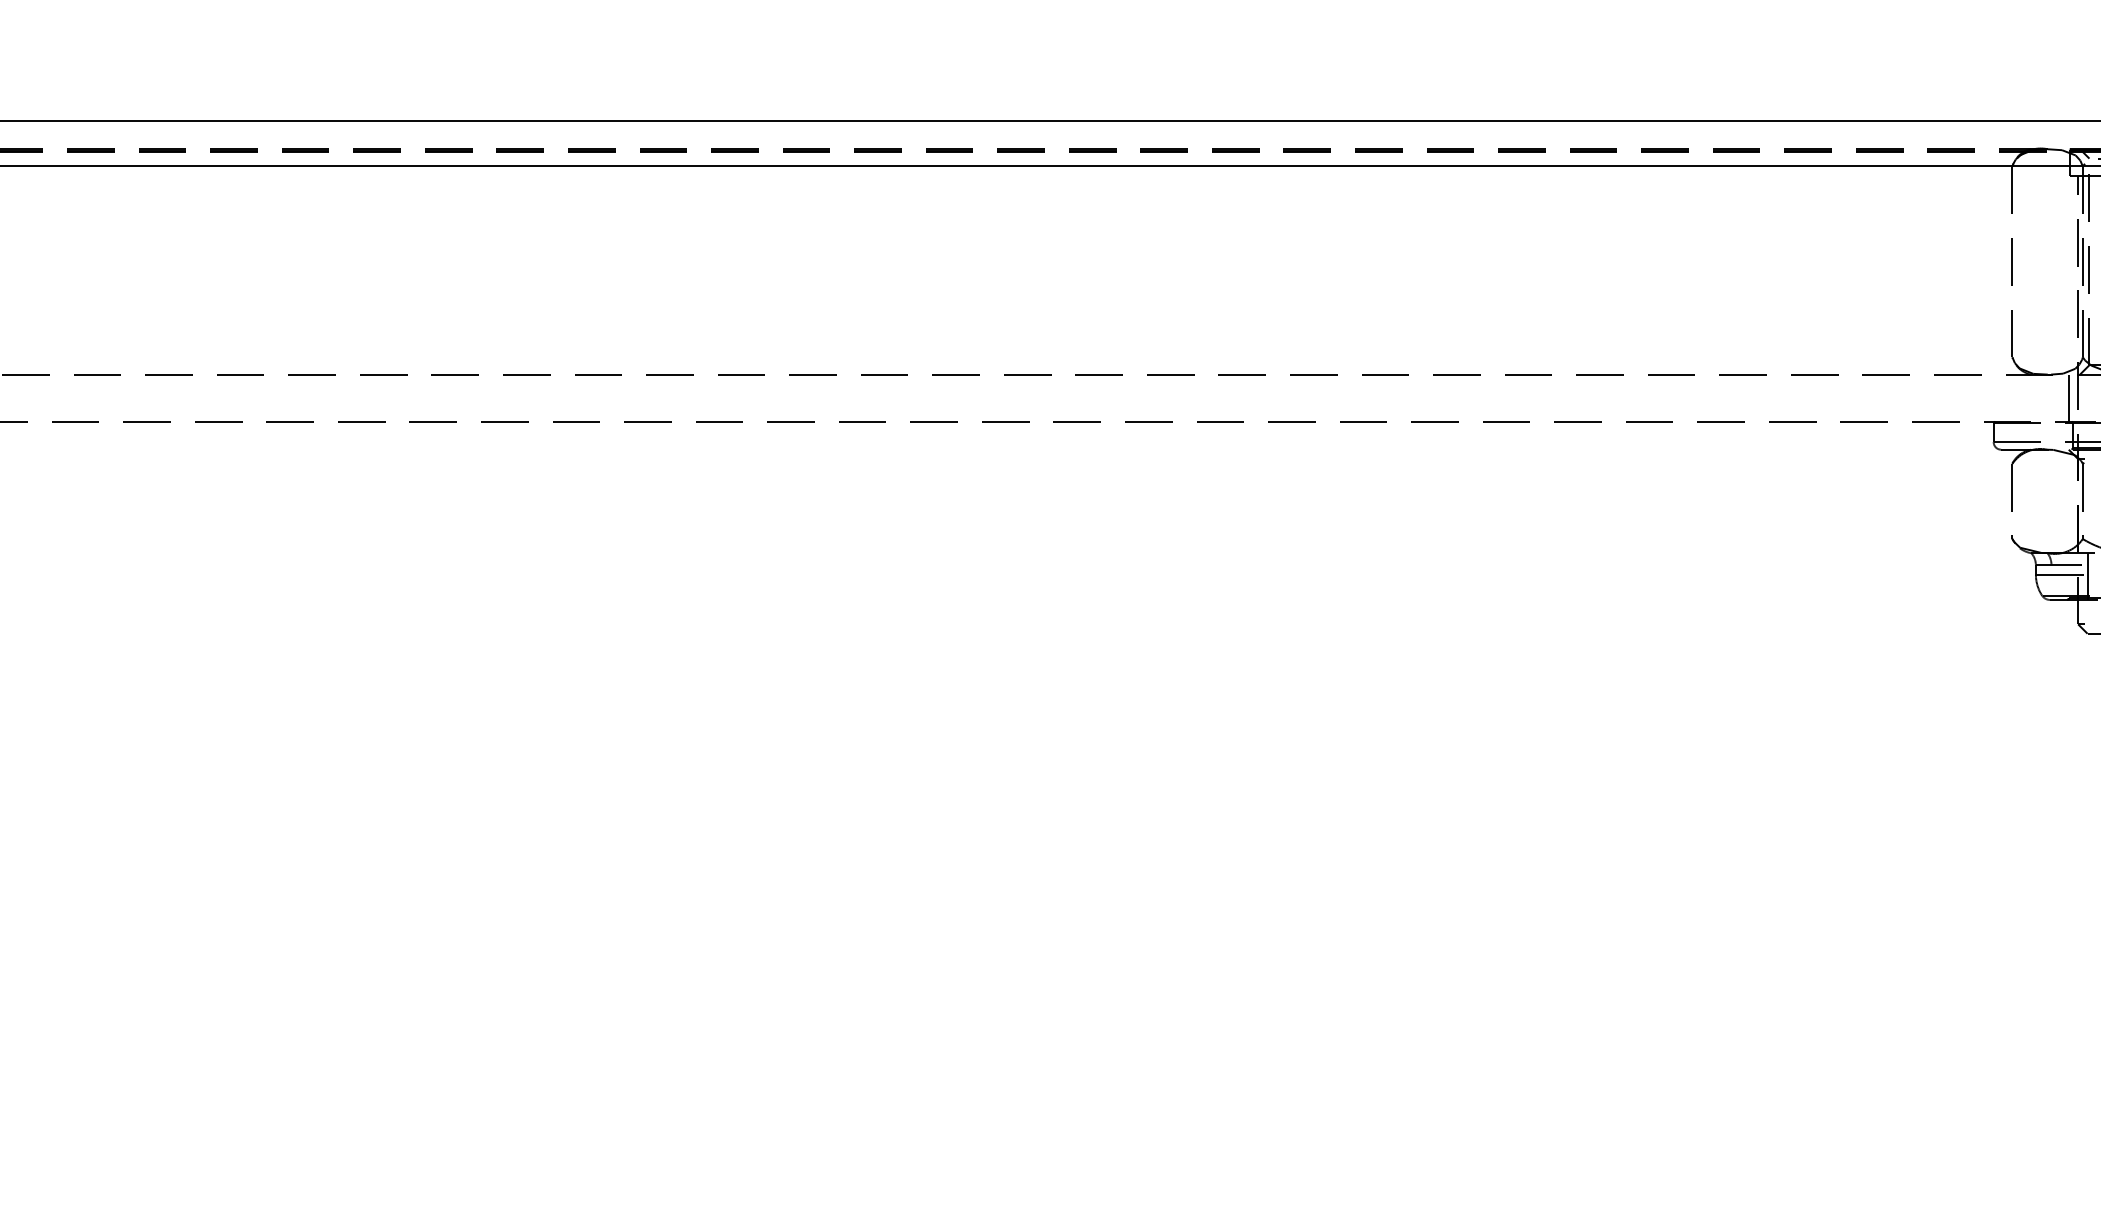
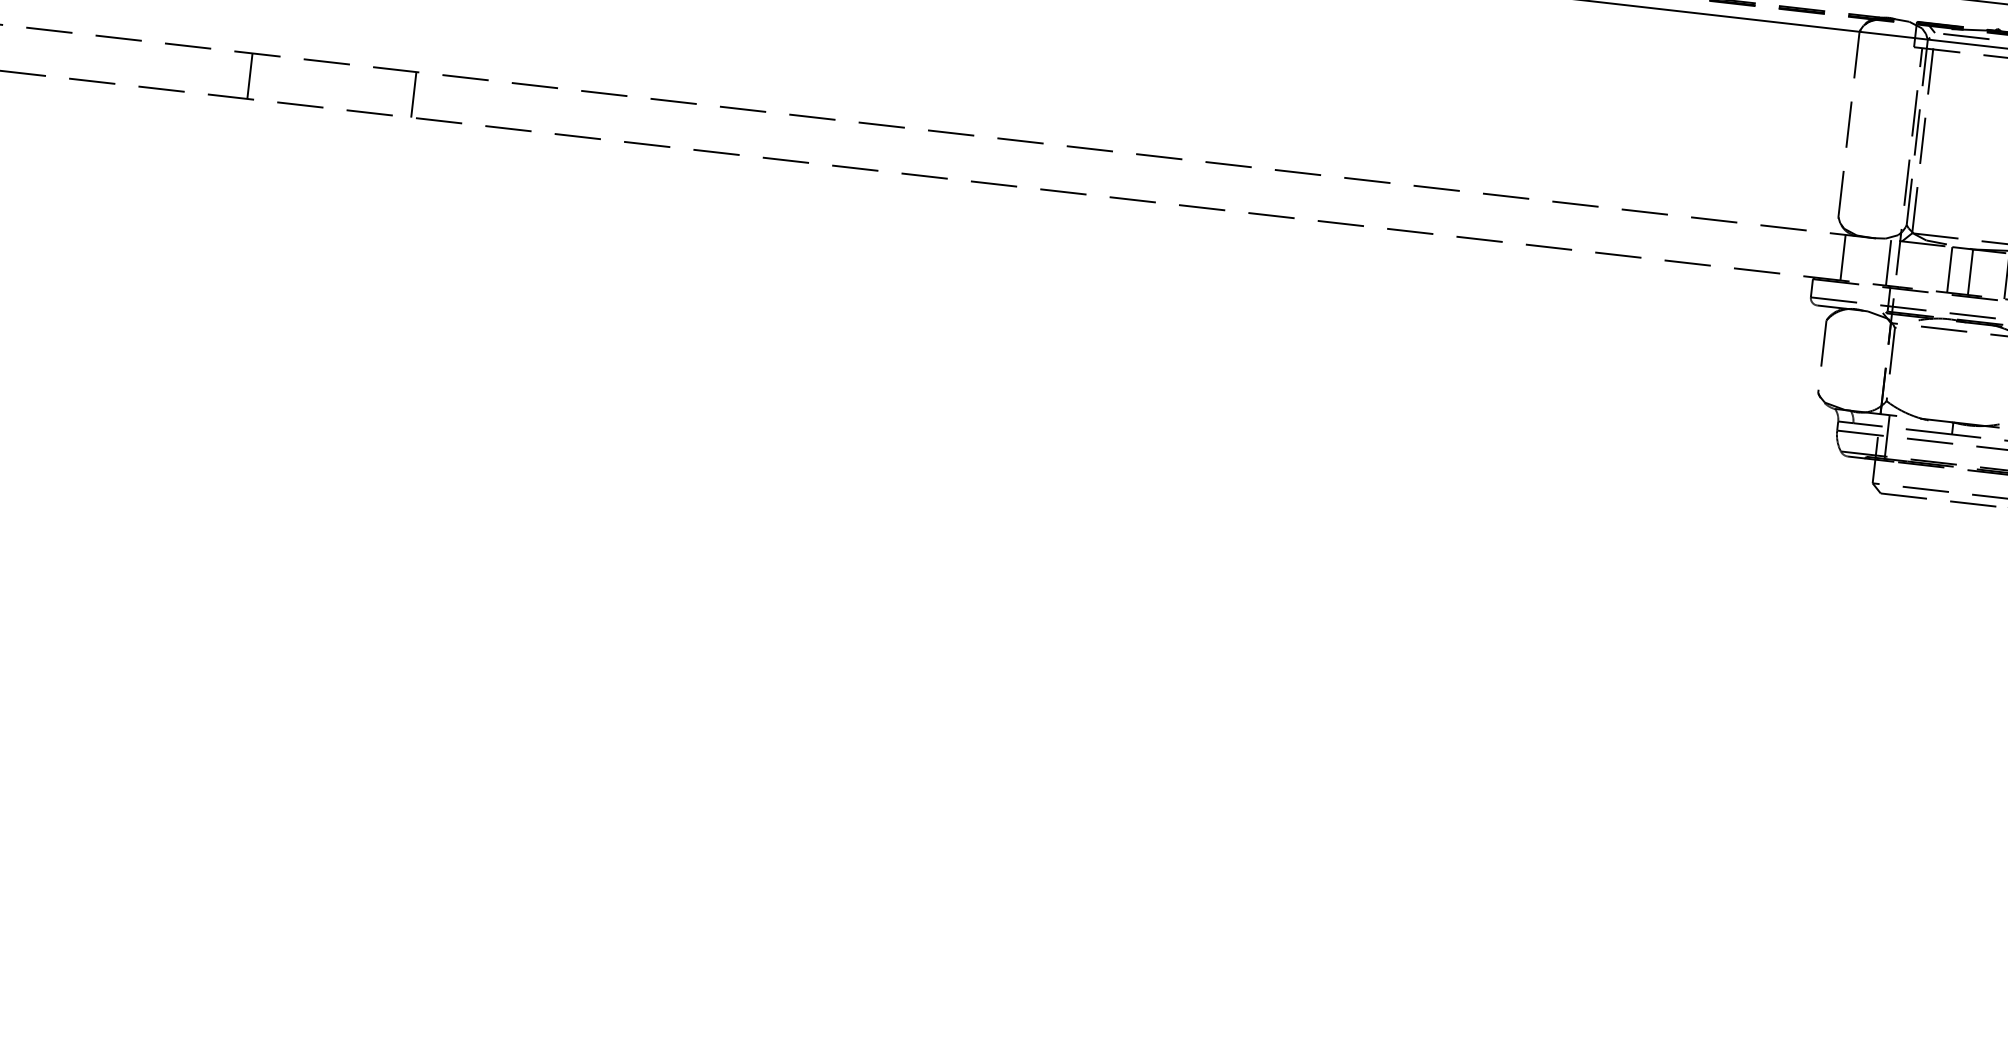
line: (378, 397) -> (249, 75), added
line: (547, 397) -> (413, 94), added
line: (2021, 397) -> (1842, 257), added

